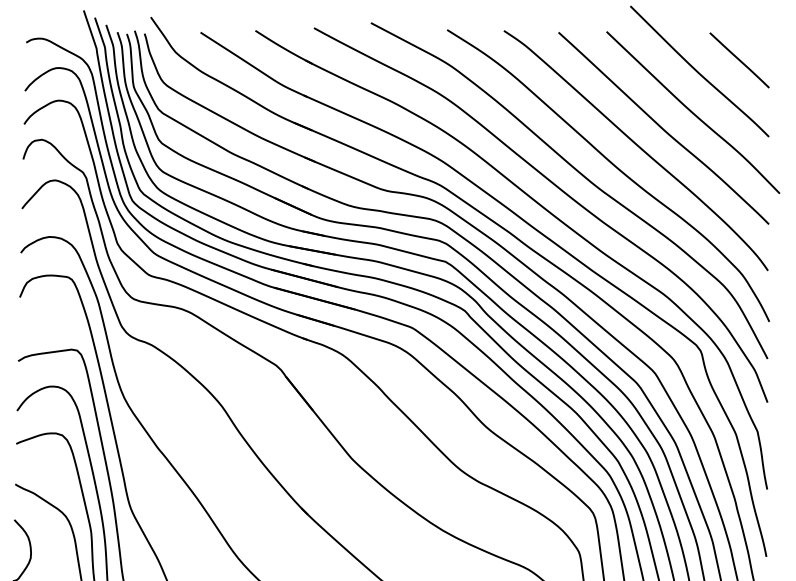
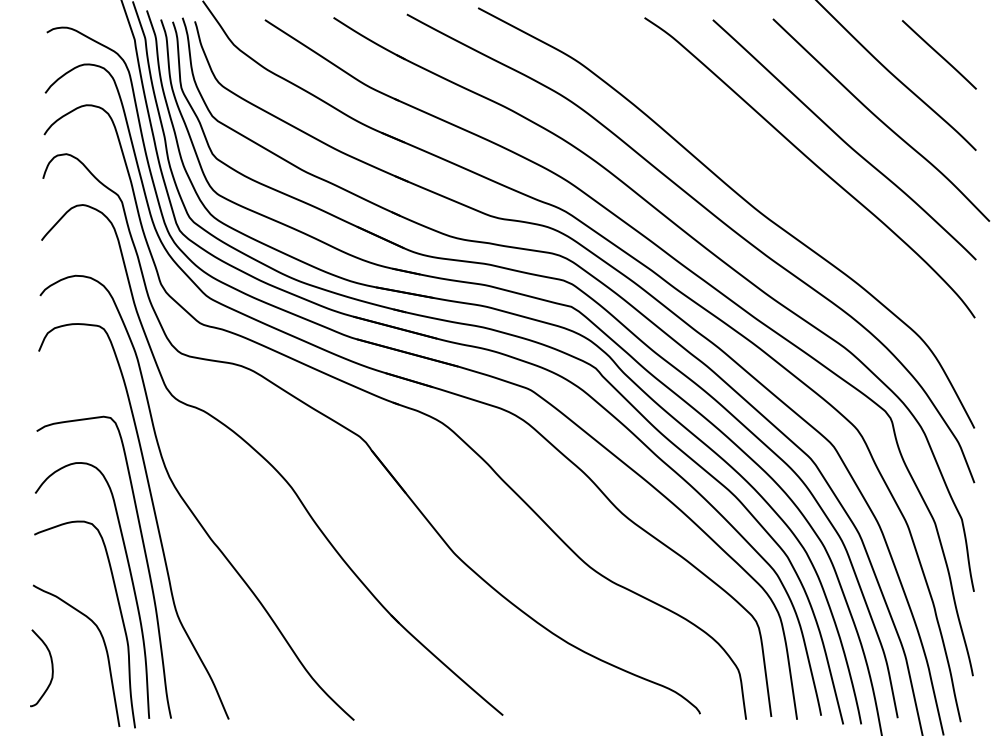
curve: (615, 167) -> (784, 189), removed

